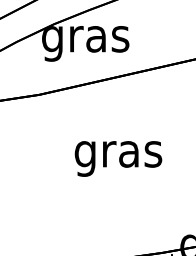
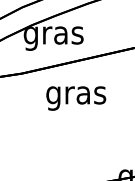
text: (118, 158) -> (76, 98), moved

